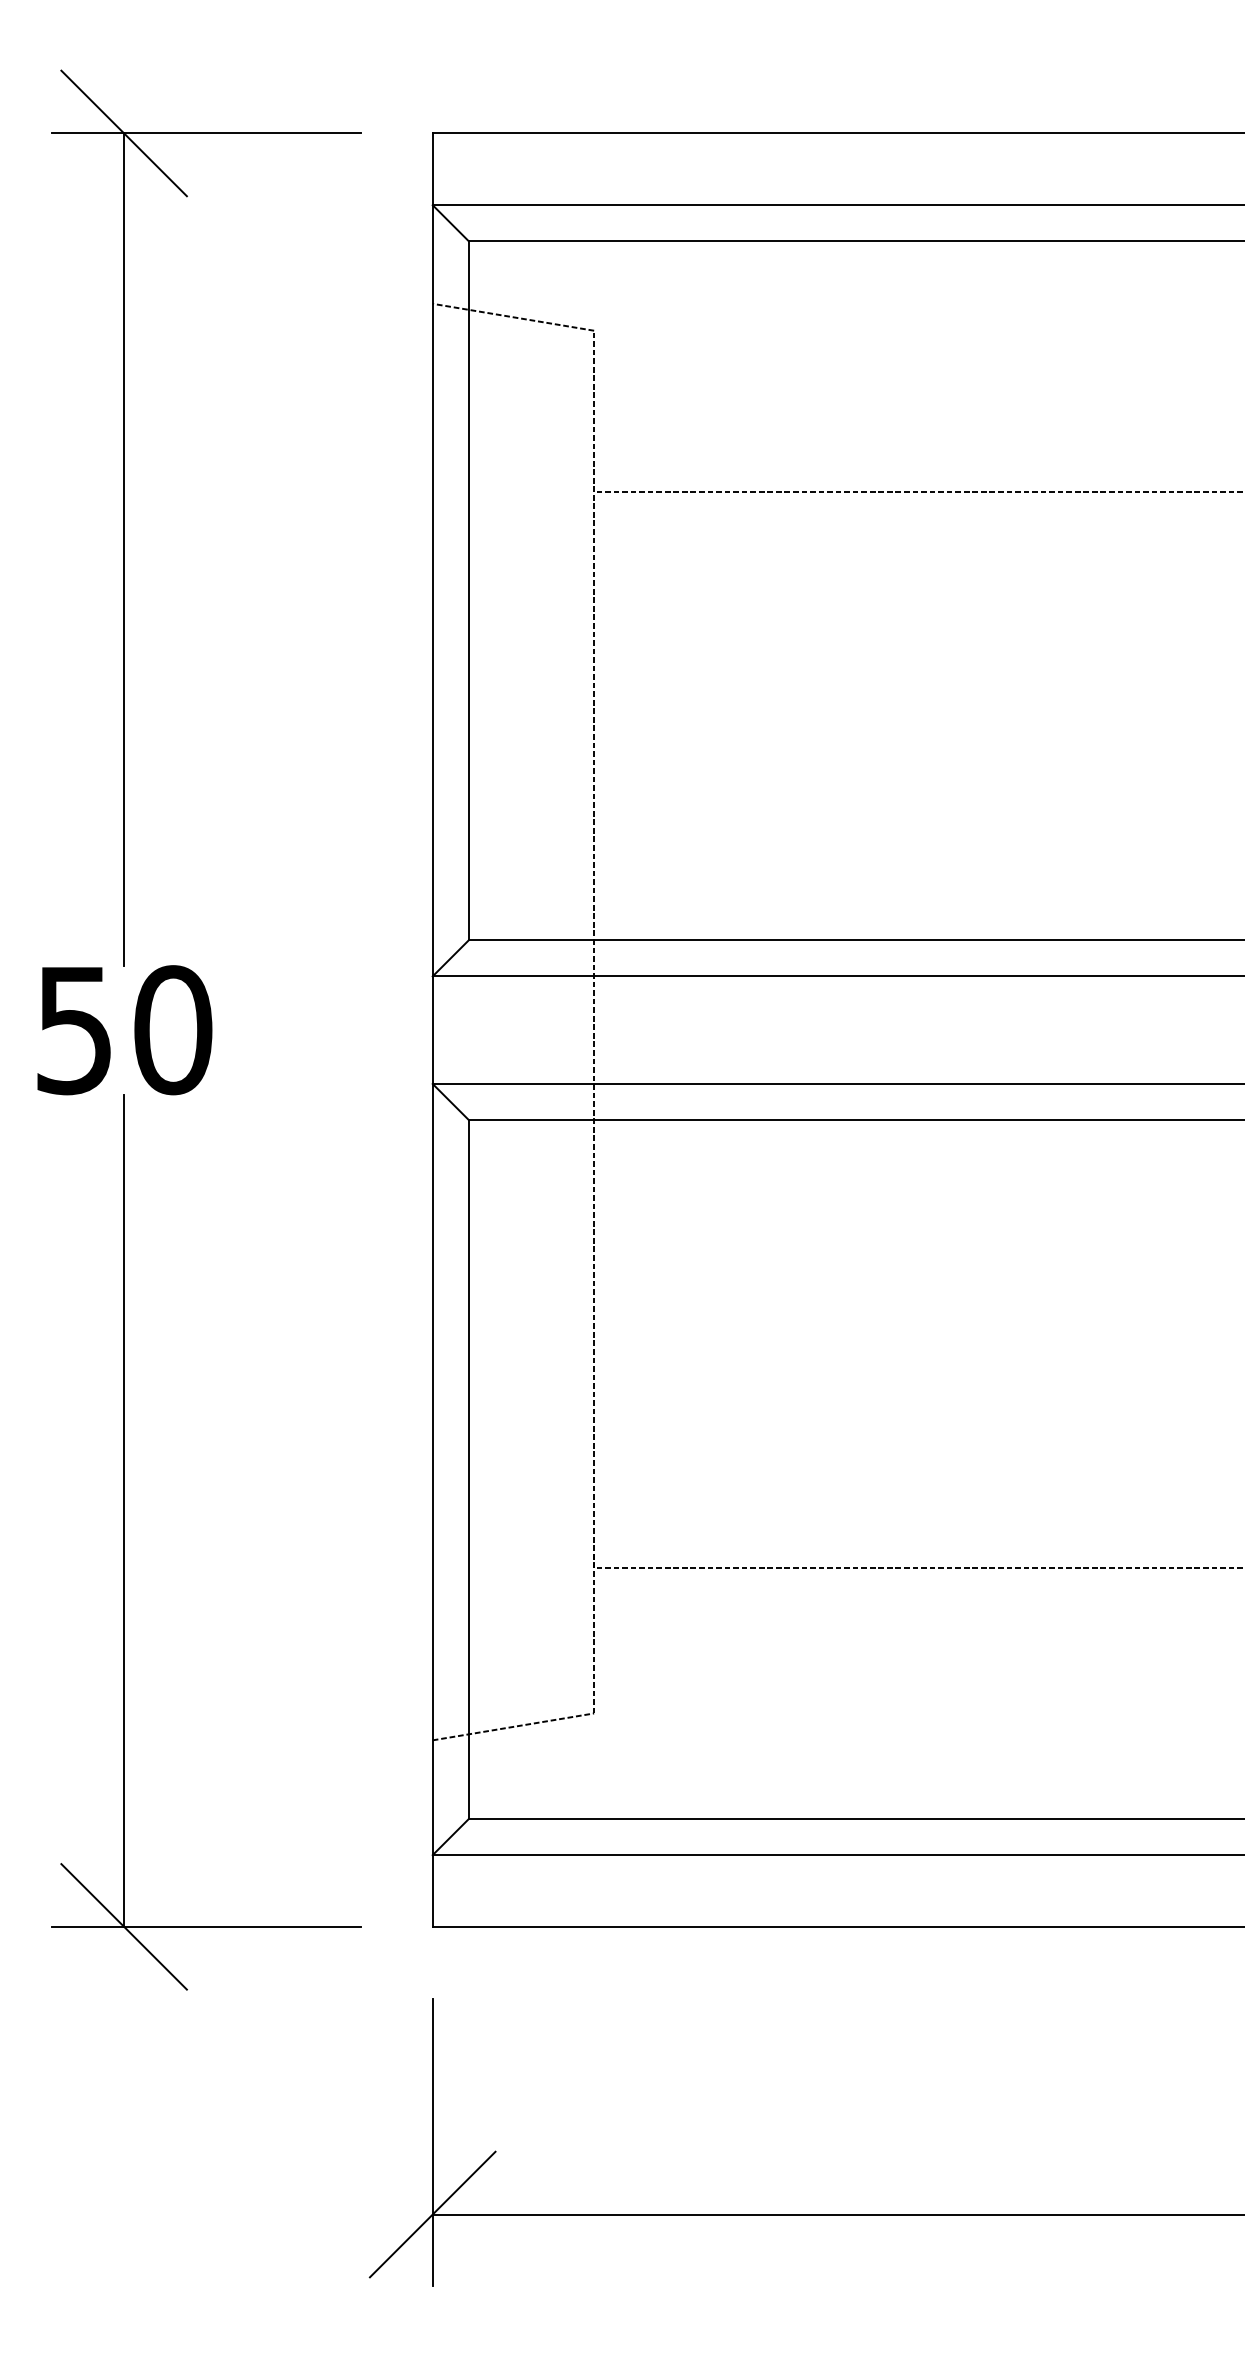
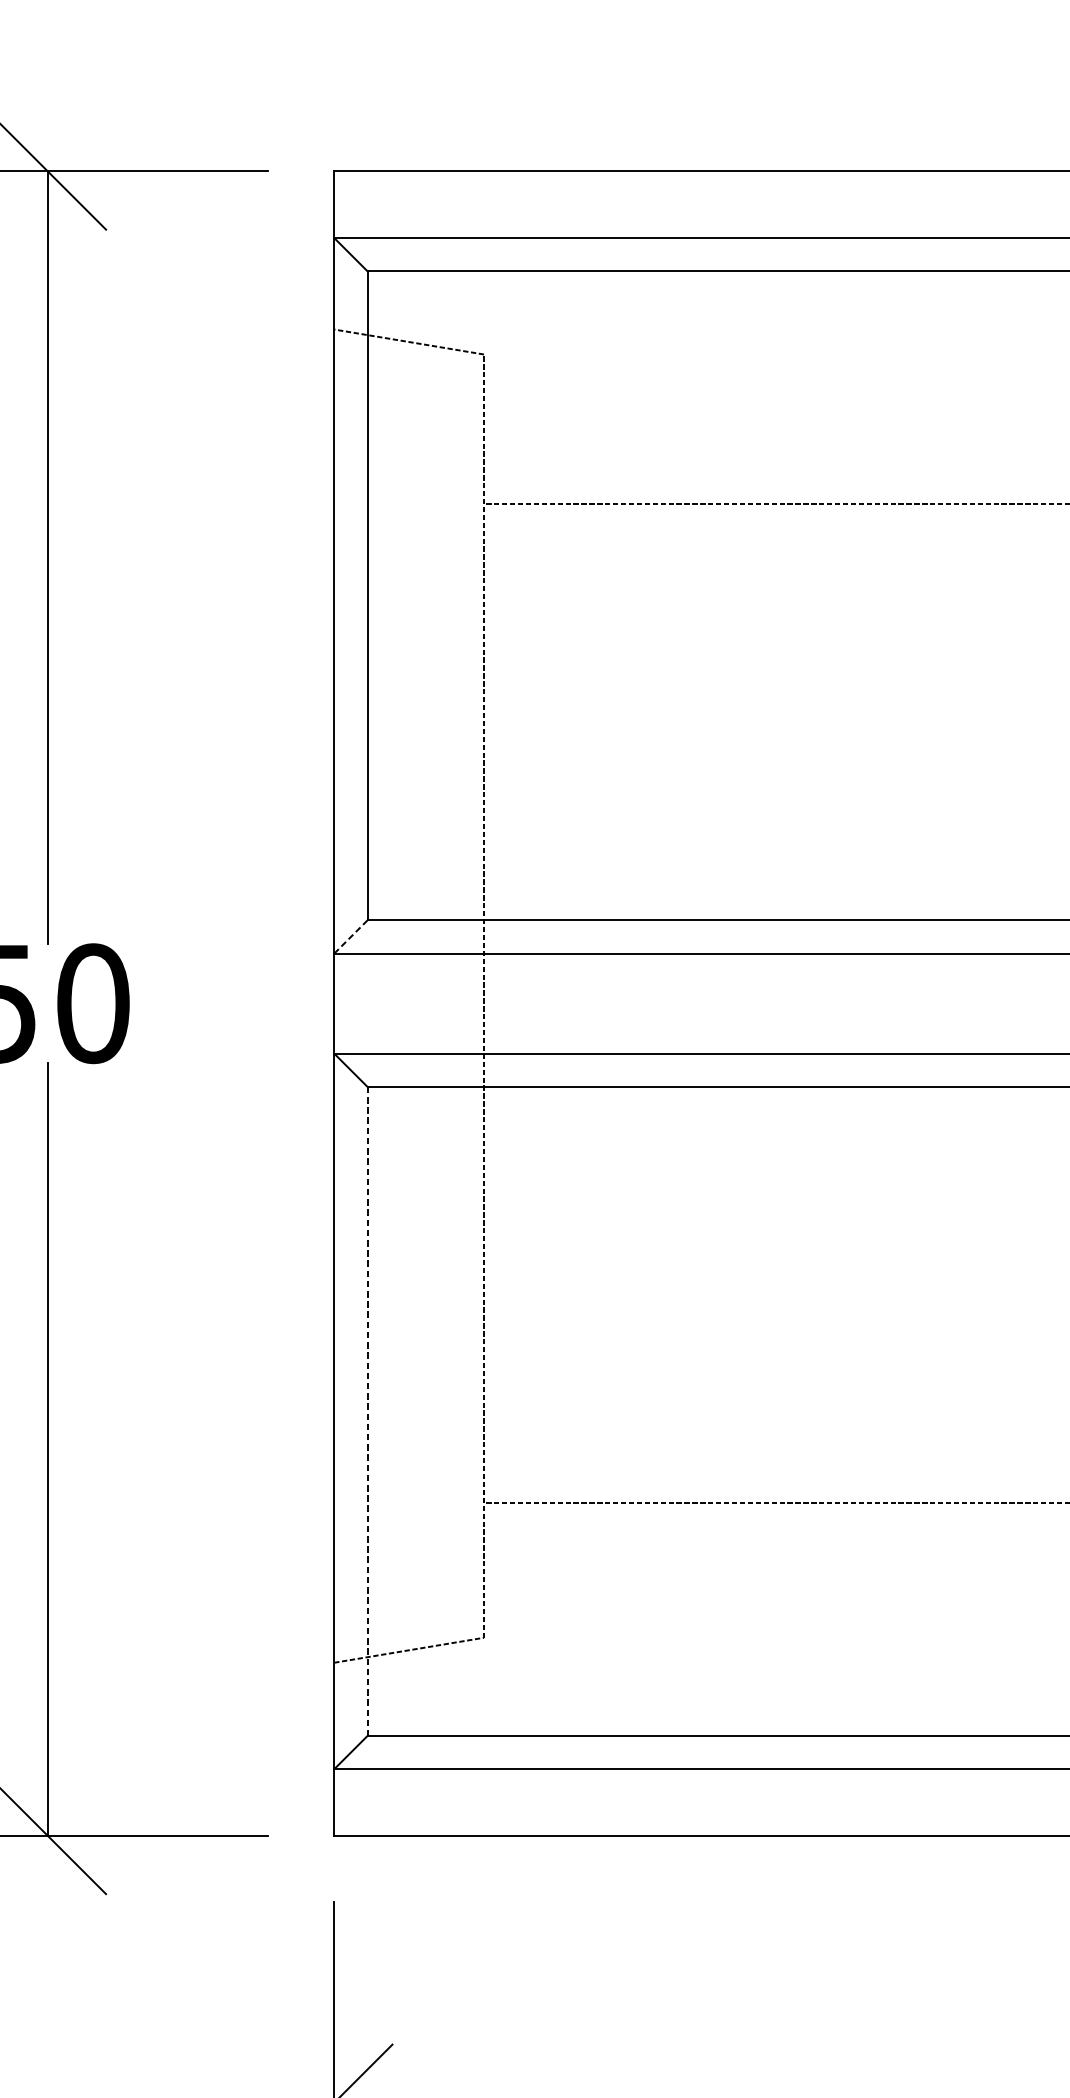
line: (451, 958) -> (351, 937), solid -> dashed
line: (468, 1469) -> (367, 1411), solid -> dashed

